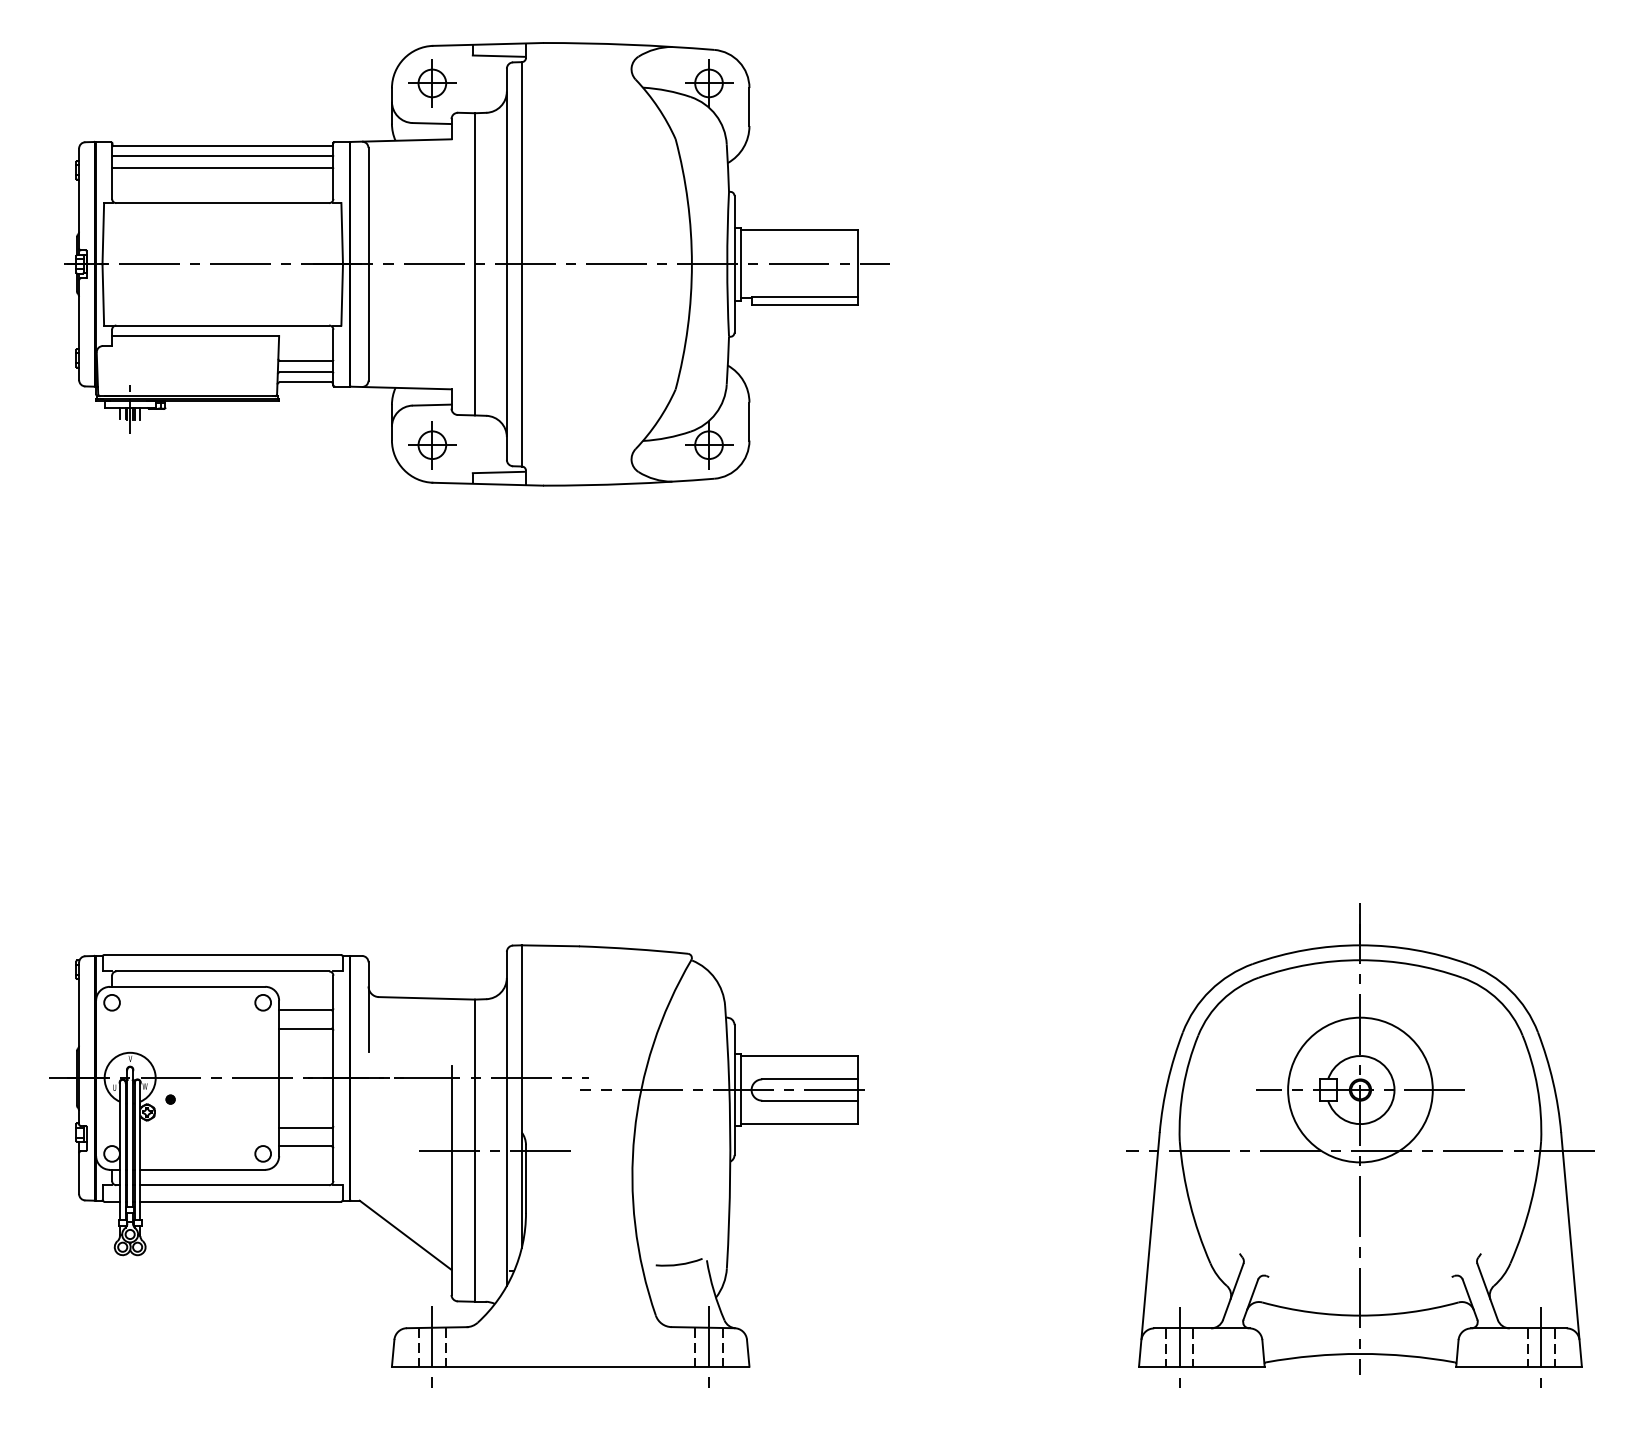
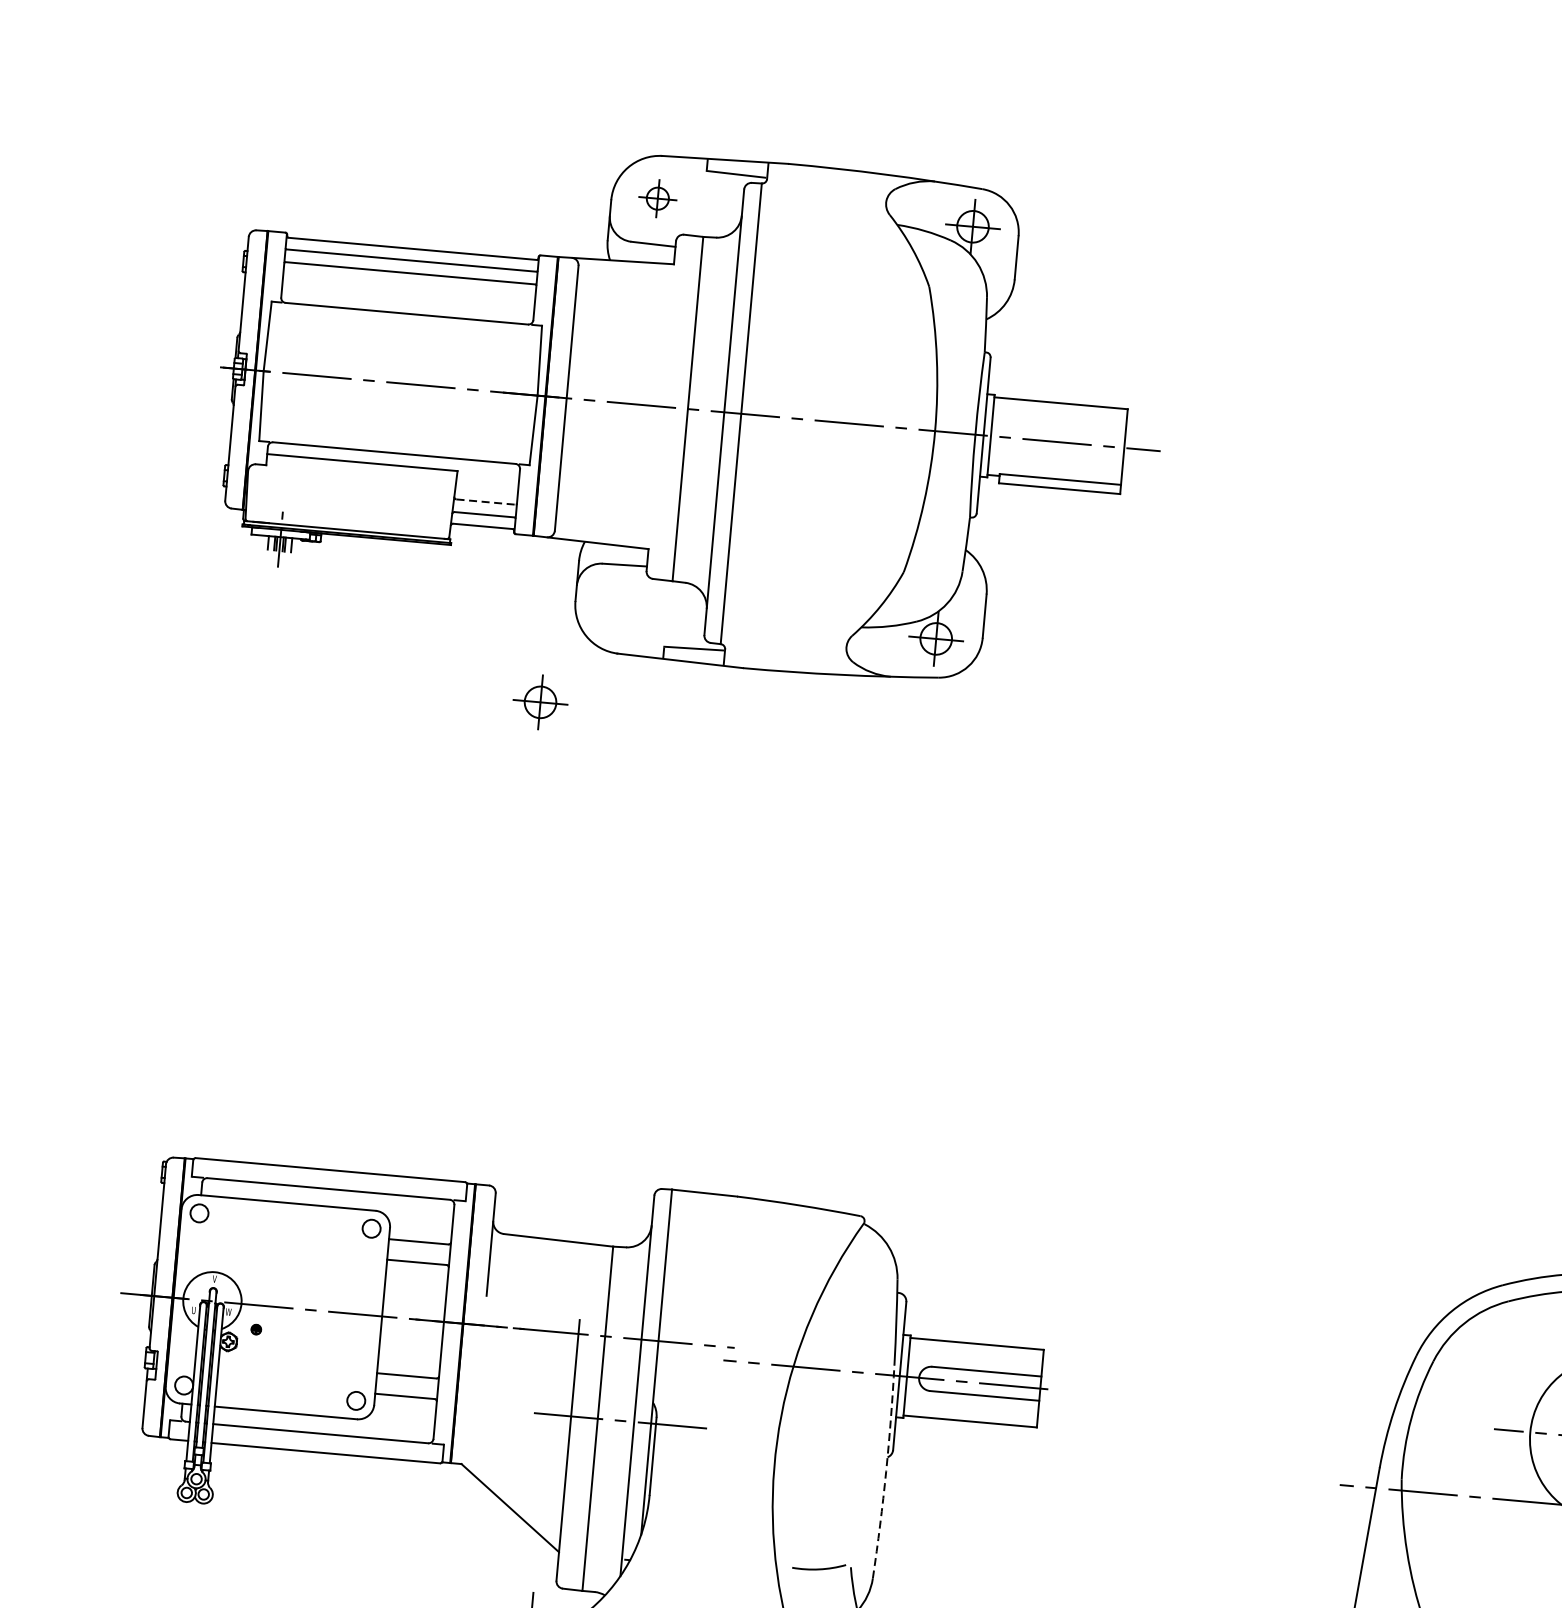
part: (432, 83) -> (657, 198), size x0.7
line: (306, 361) -> (486, 502), solid -> dashed
part: (432, 445) -> (540, 702), moved
arc: (730, 1174) -> (886, 1471), solid -> dashed

